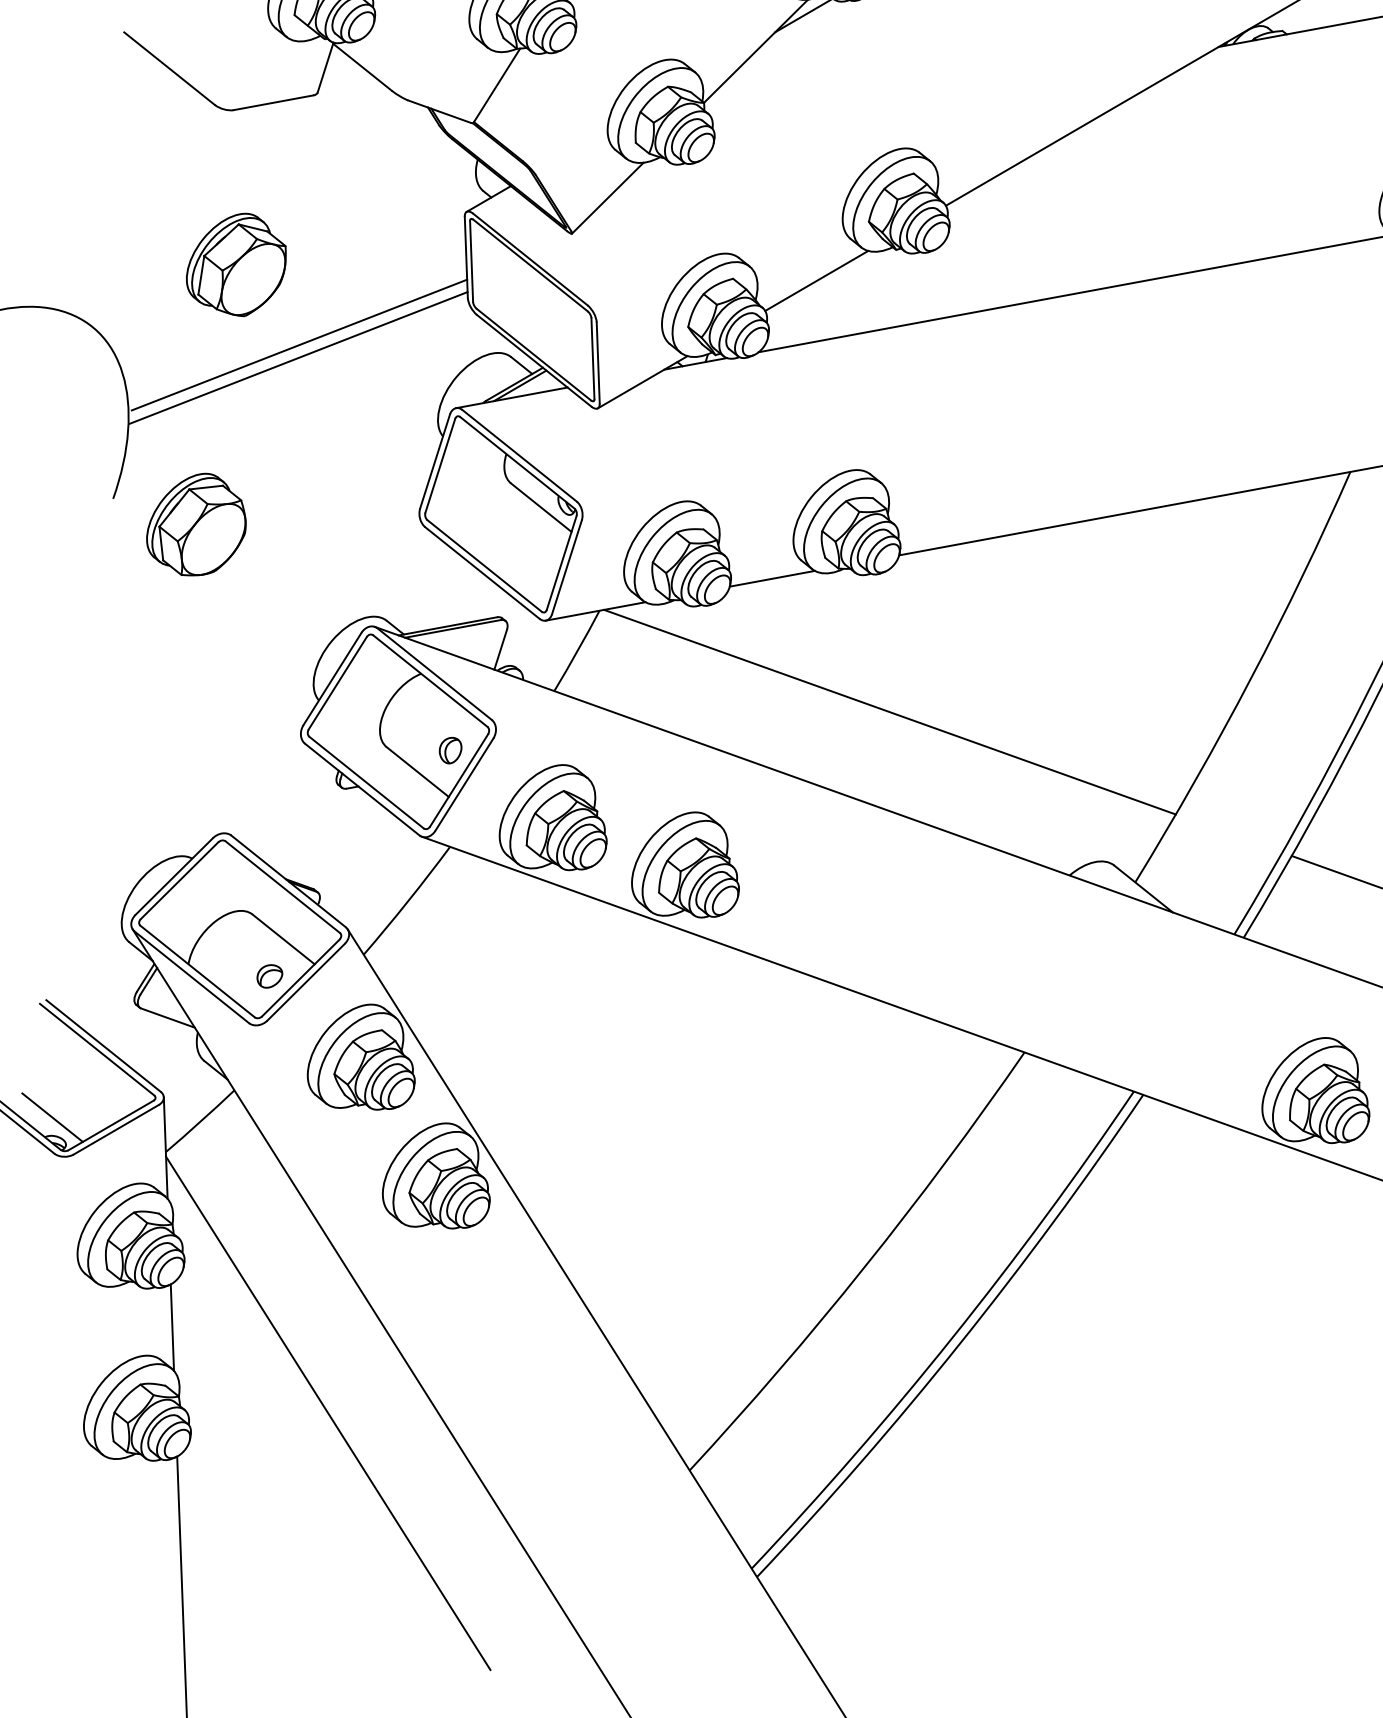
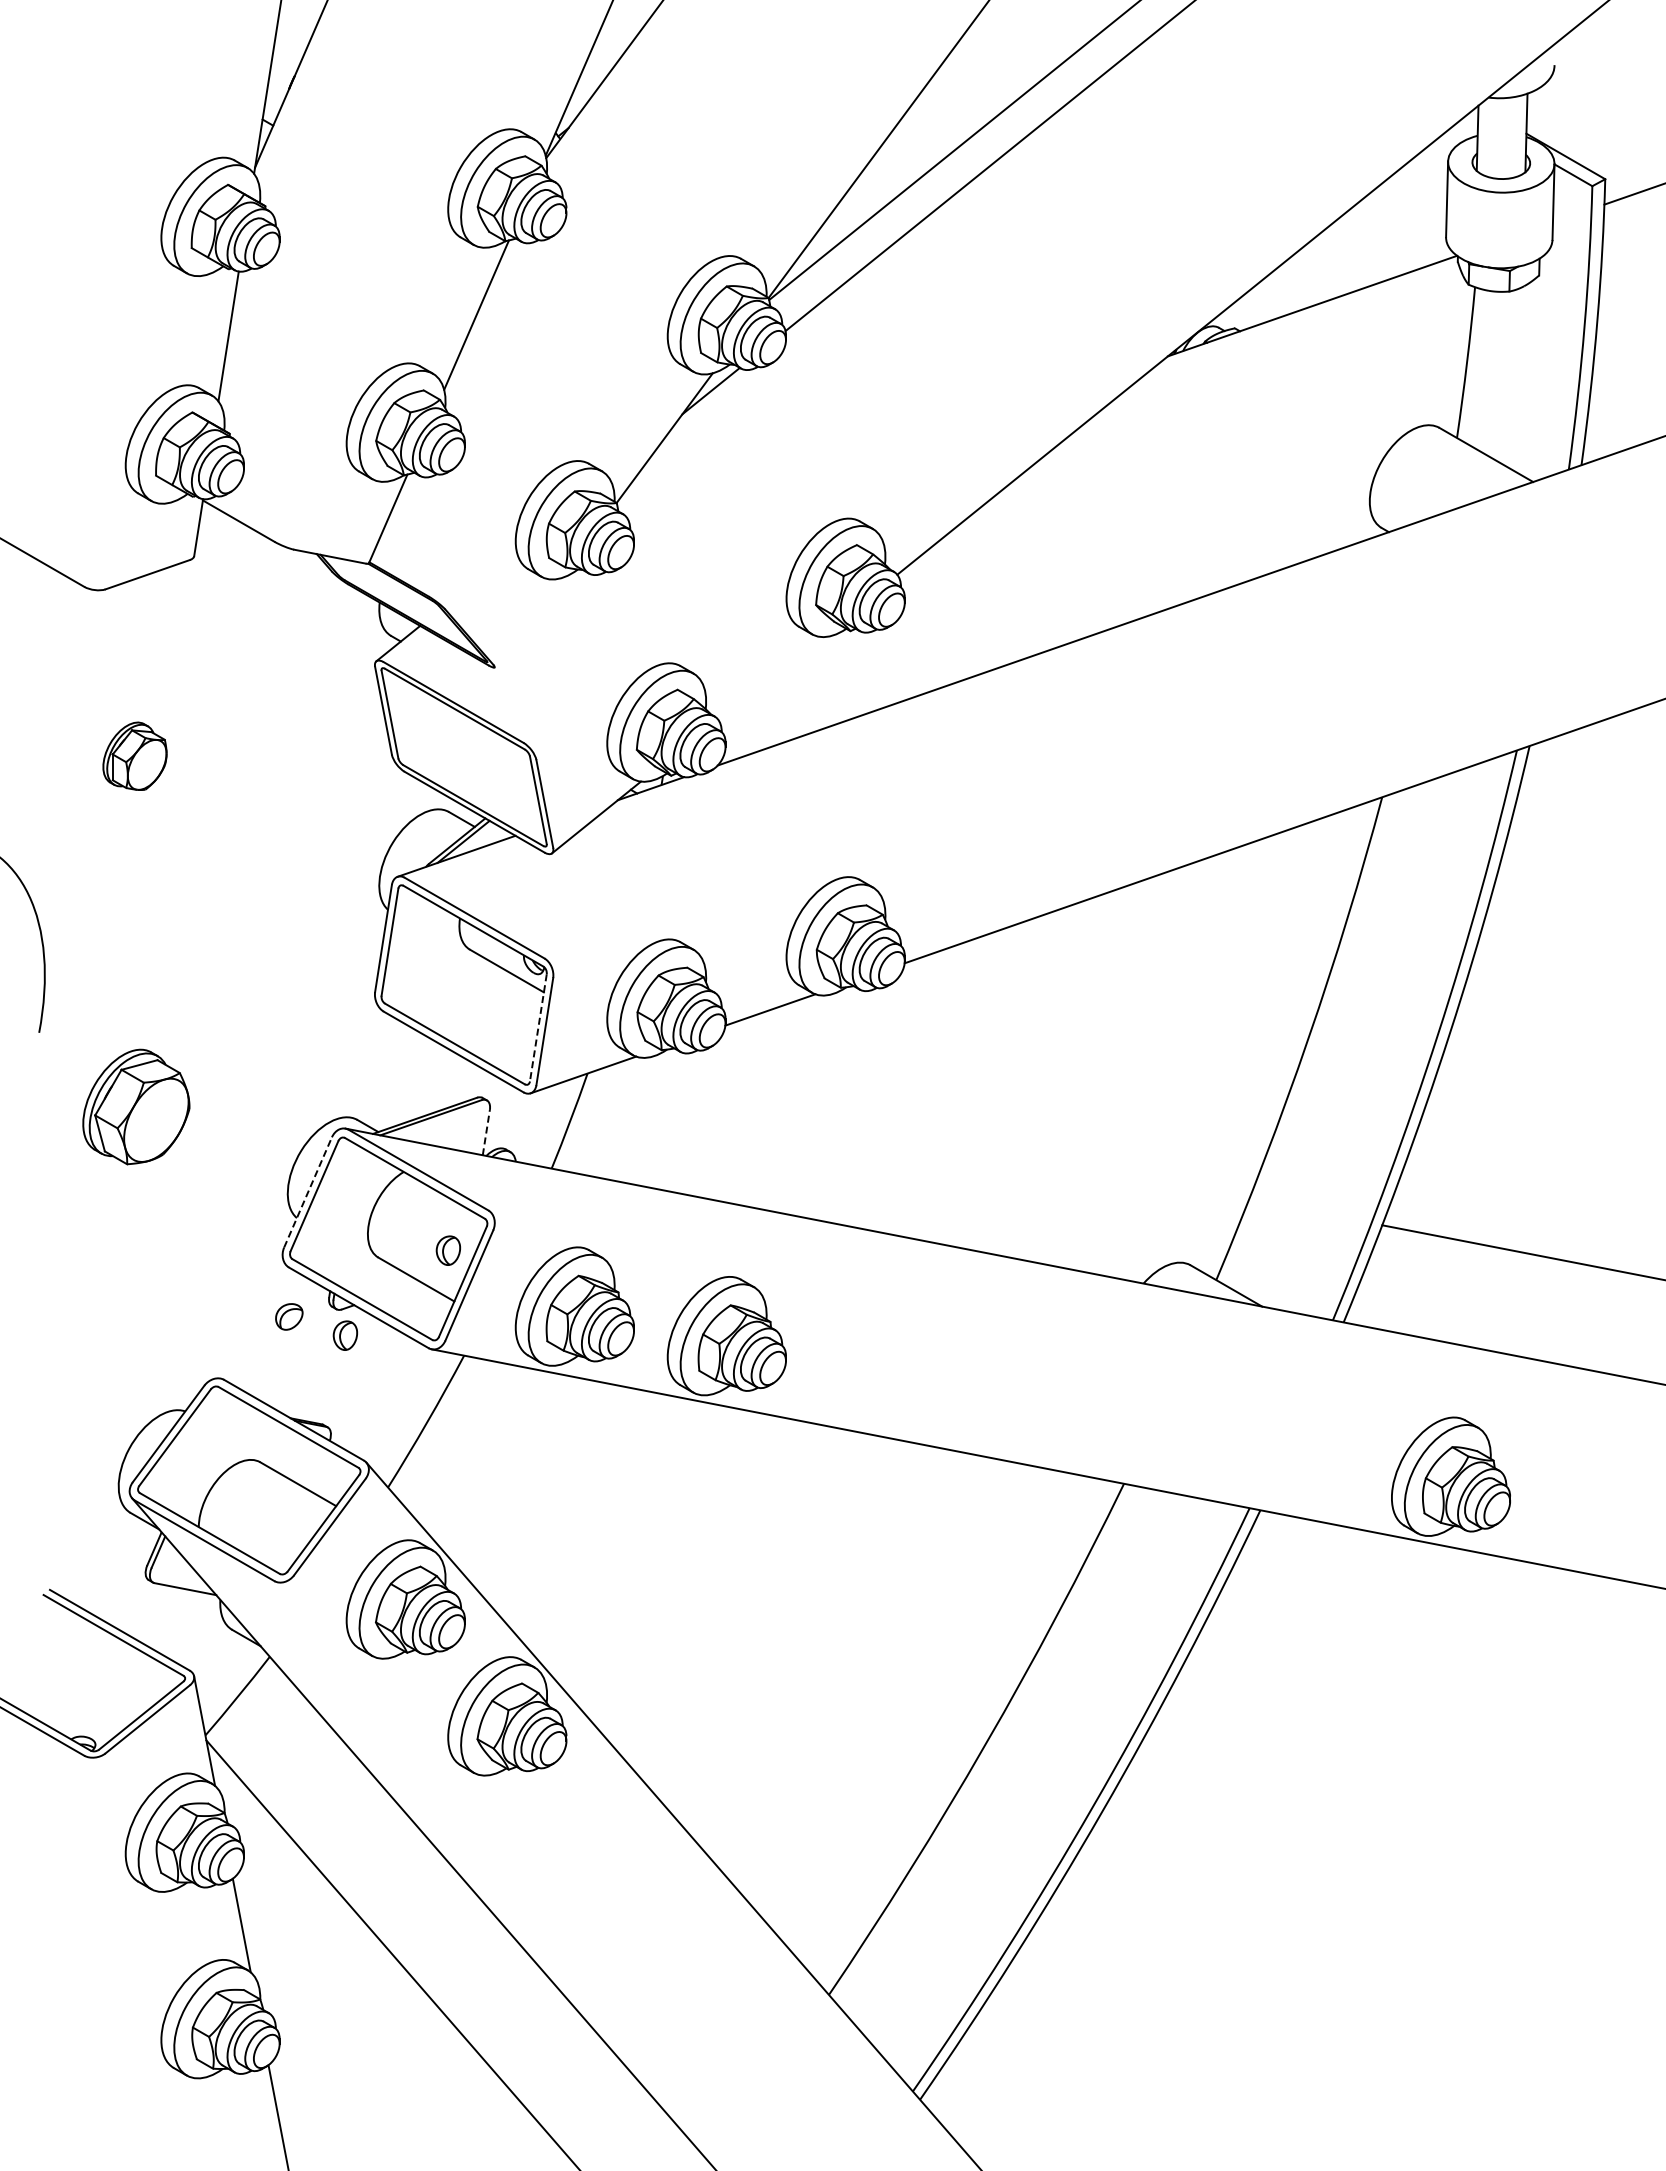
line: (607, 197) -> (527, 622), removed
part: (236, 264) -> (134, 756), size x0.6
line: (817, 280) -> (769, 677), removed
line: (299, 345) -> (216, 834), removed
line: (298, 358) -> (217, 848), removed
part: (197, 524) -> (136, 1106), moved
line: (561, 563) -> (538, 1028), solid -> dashed
line: (500, 649) -> (486, 1132), solid -> dashed
line: (333, 678) -> (308, 1191), solid -> dashed
line: (889, 712) -> (920, 1135), removed
part: (346, 812) -> (345, 1335), added
part: (269, 976) -> (289, 1316), moved
line: (52, 1117) -> (76, 1716), removed

